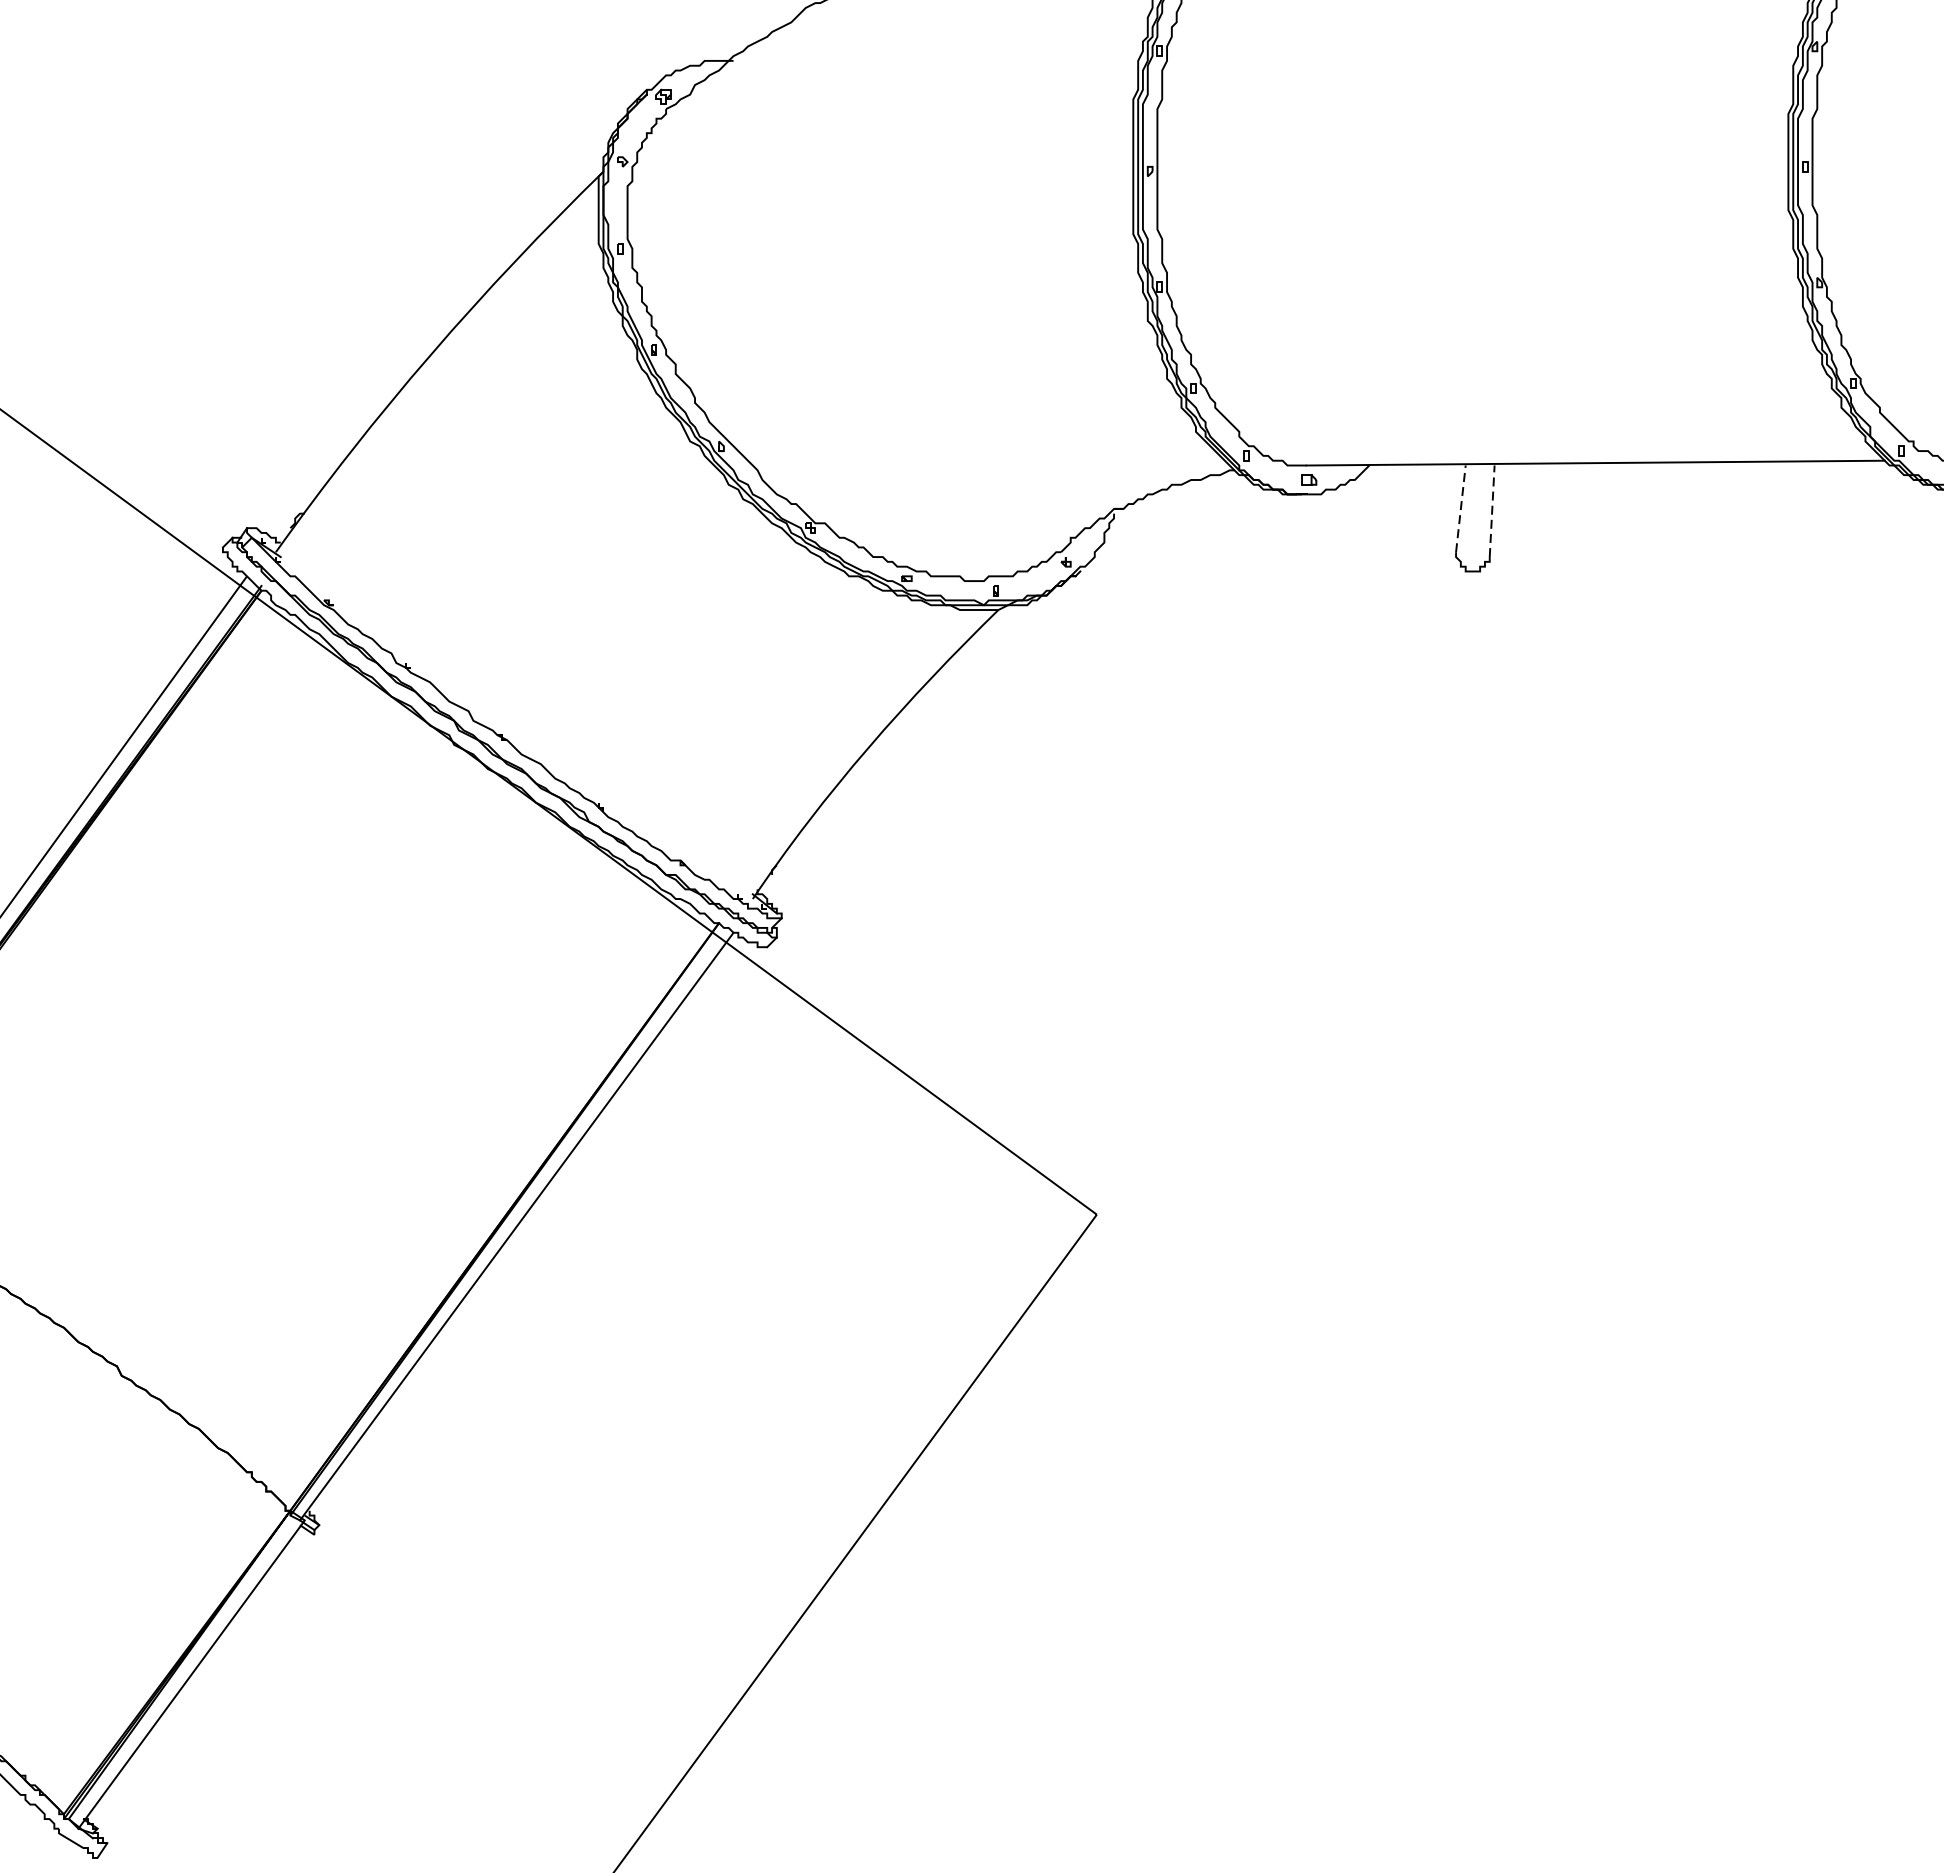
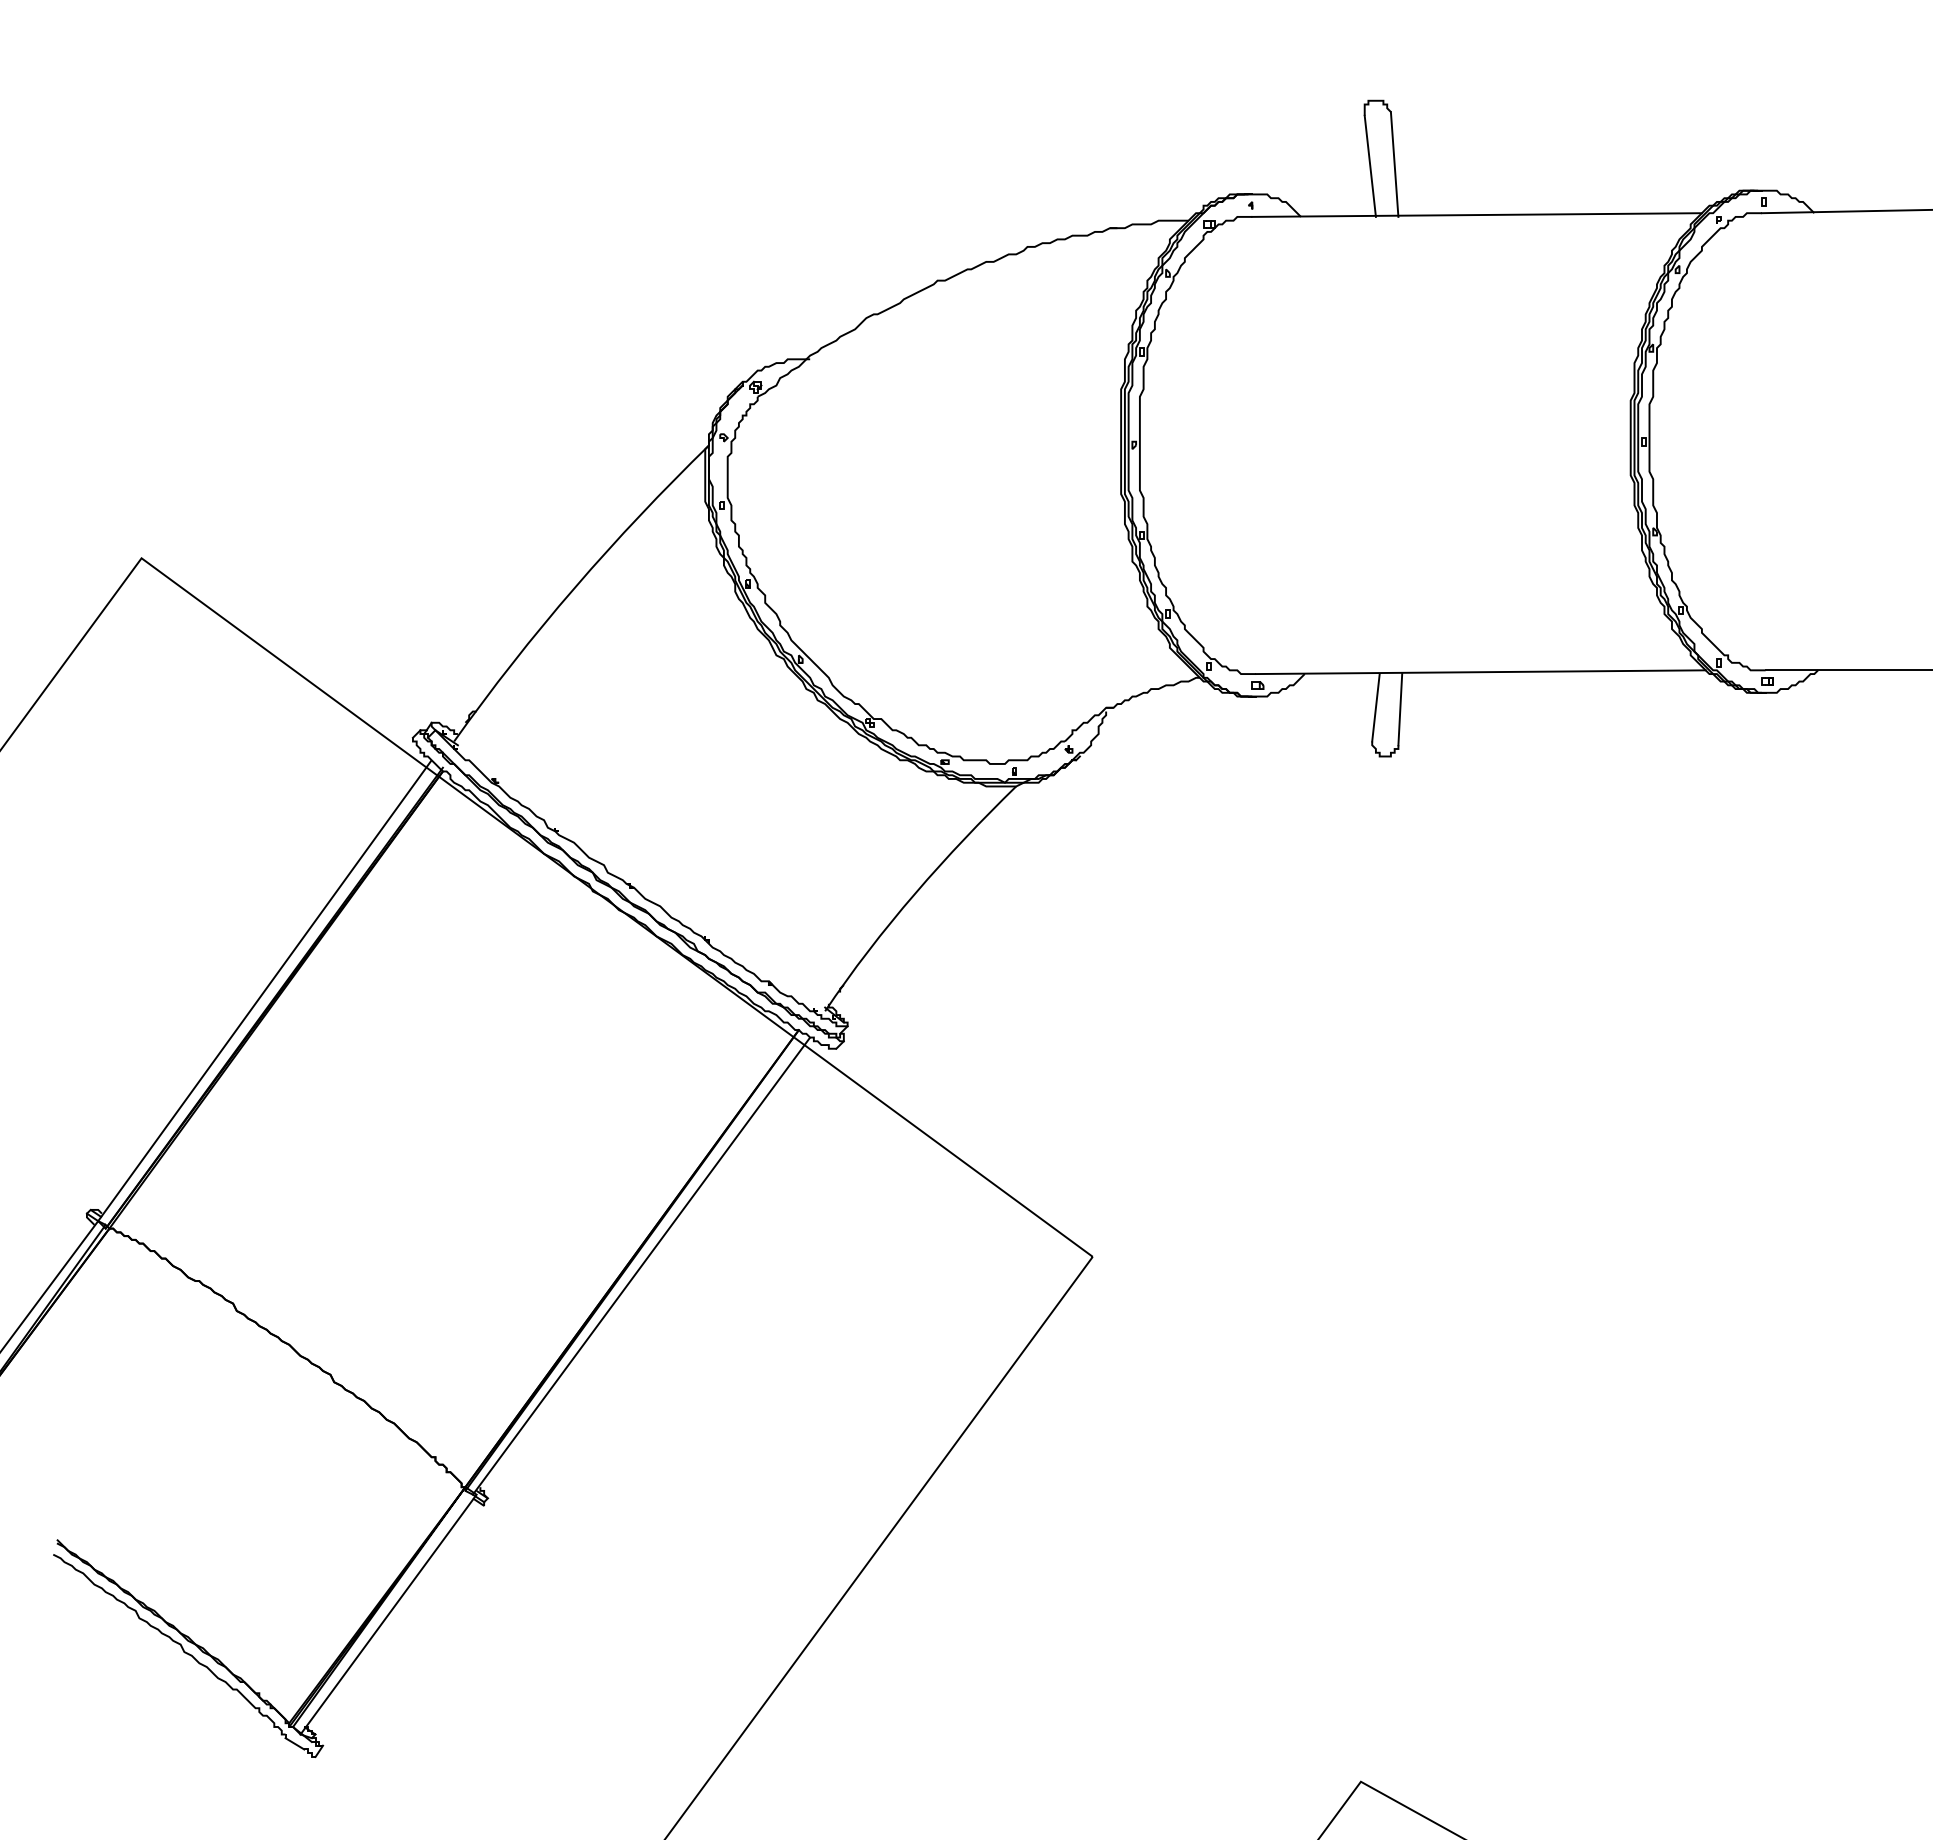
line: (1460, 508) -> (1375, 707), dashed -> solid
line: (1492, 511) -> (1400, 709), dashed -> solid

